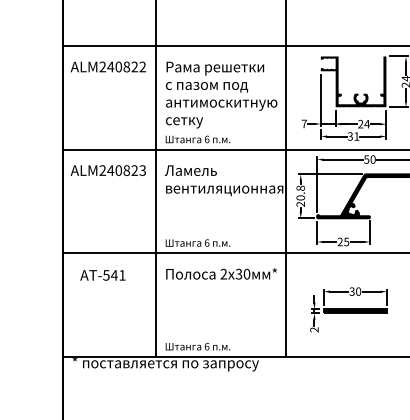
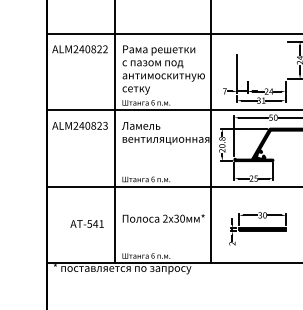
fill: (353, 81) -> (261, 60), removed
text: (221, 273) -> (163, 218), moved
text: (102, 275) -> (86, 224), moved

